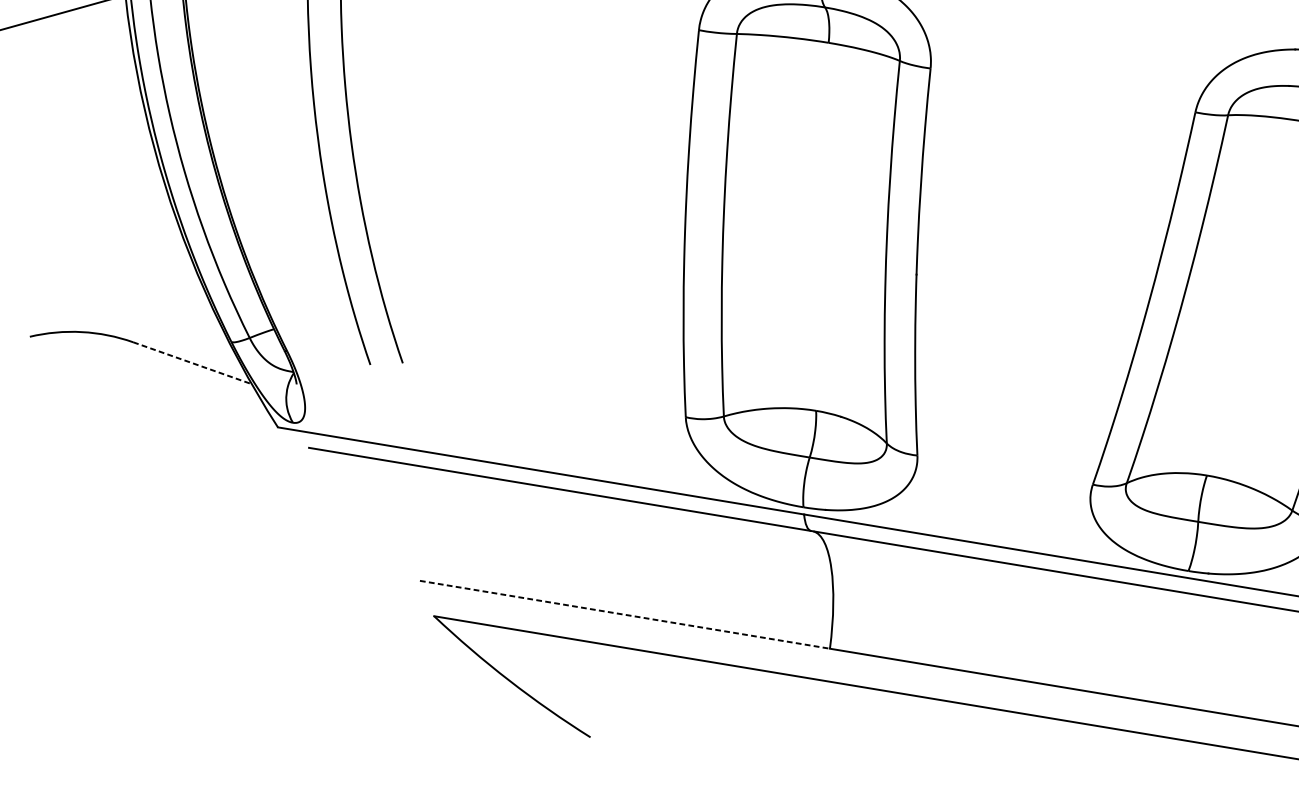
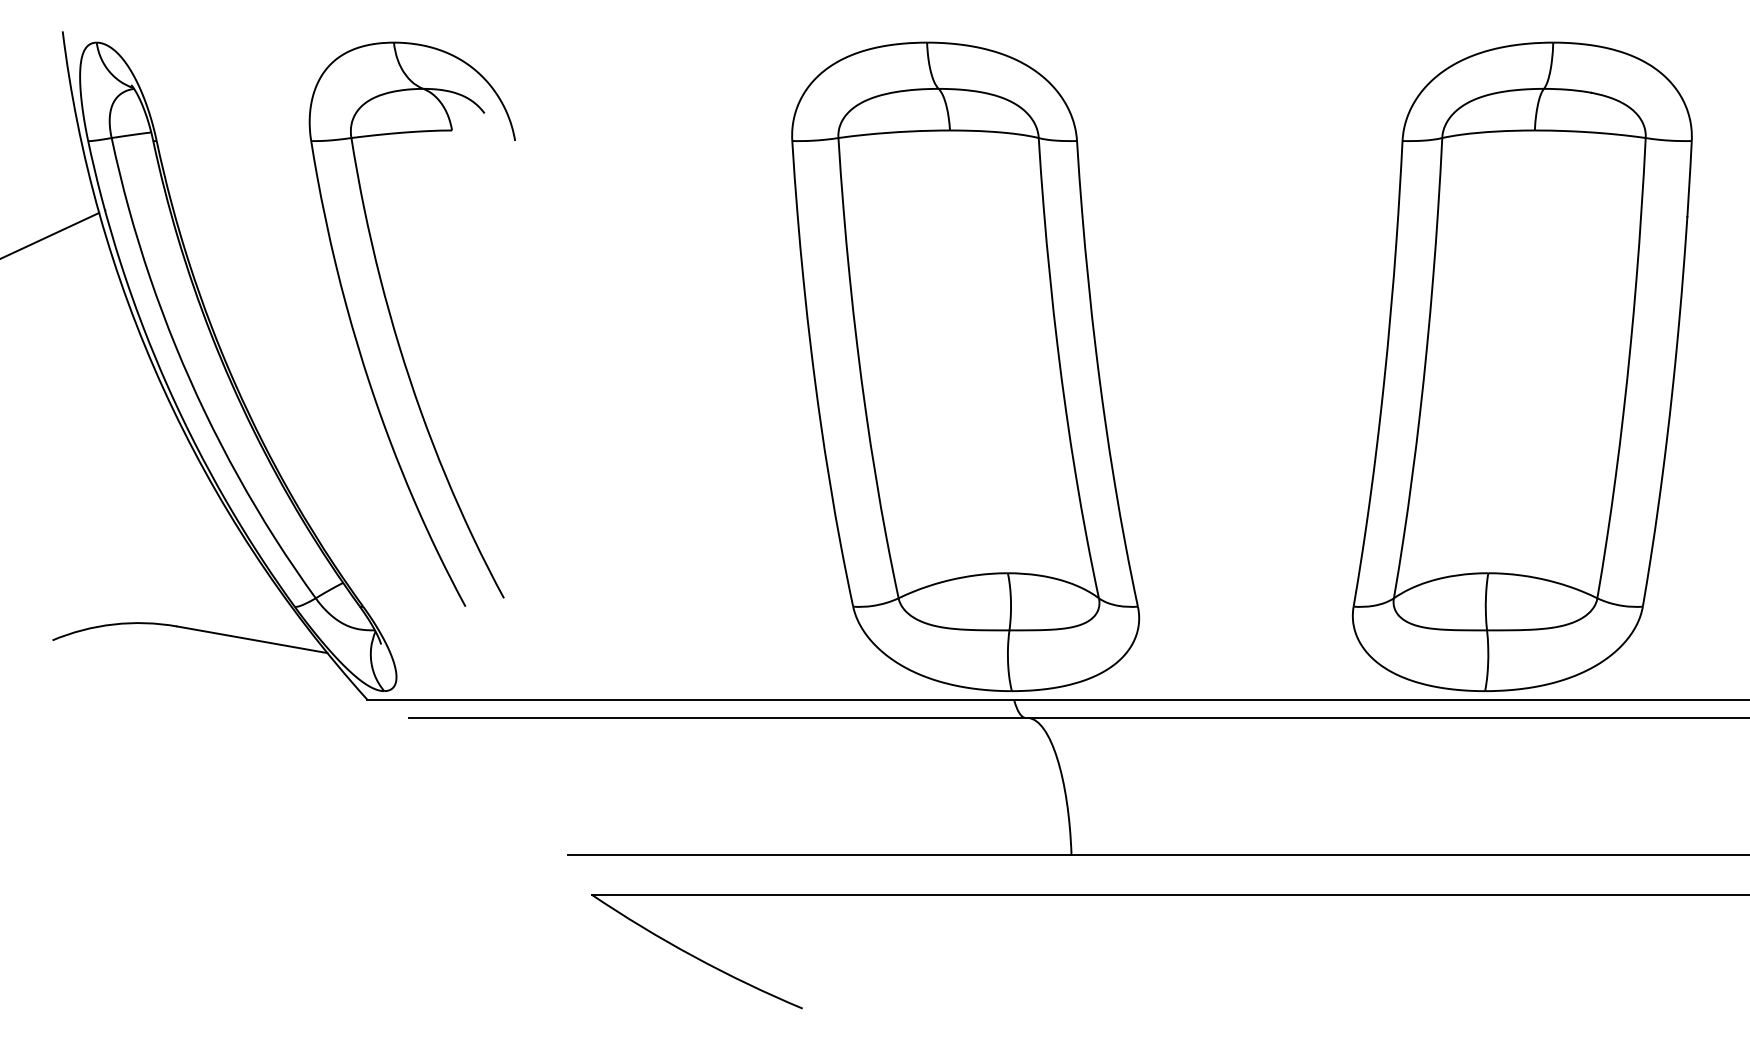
line: (192, 362) -> (252, 639), dashed -> solid
line: (624, 615) -> (819, 855), dashed -> solid

